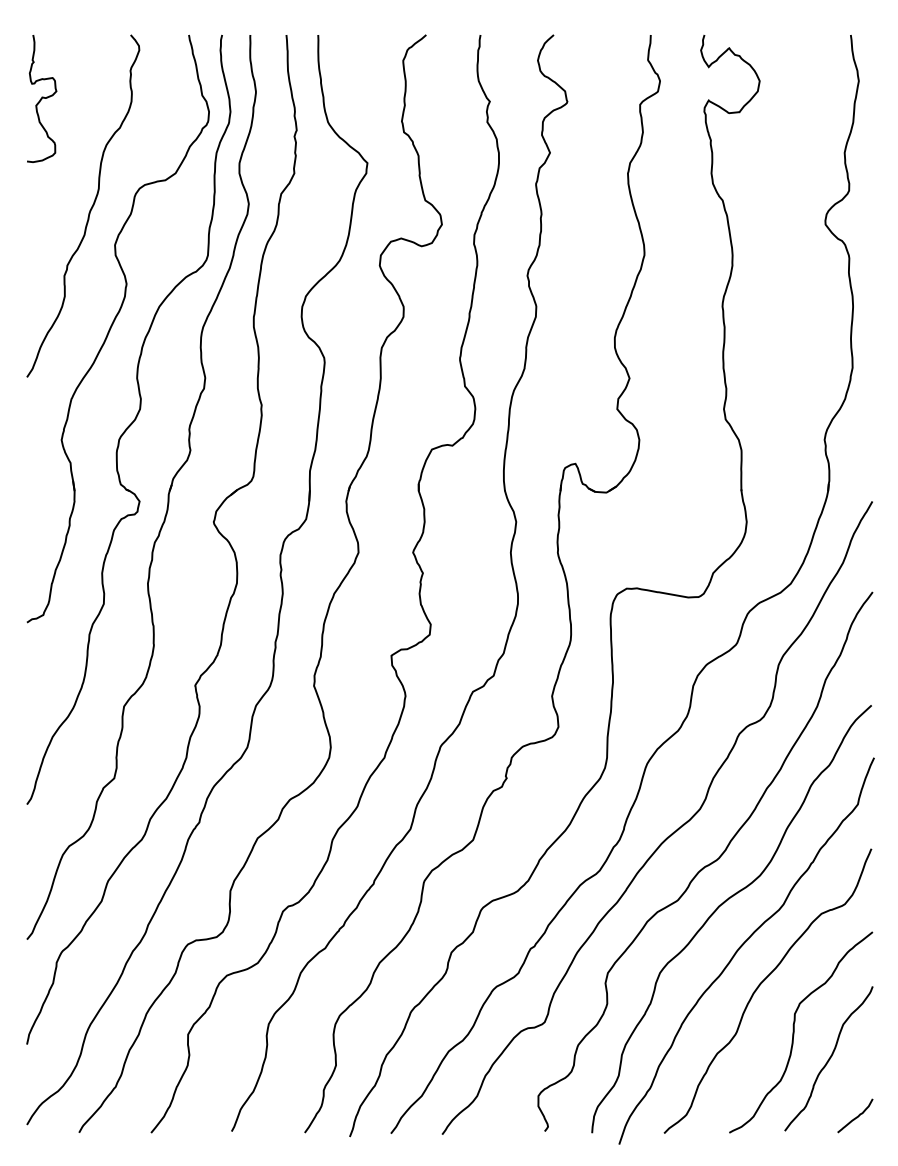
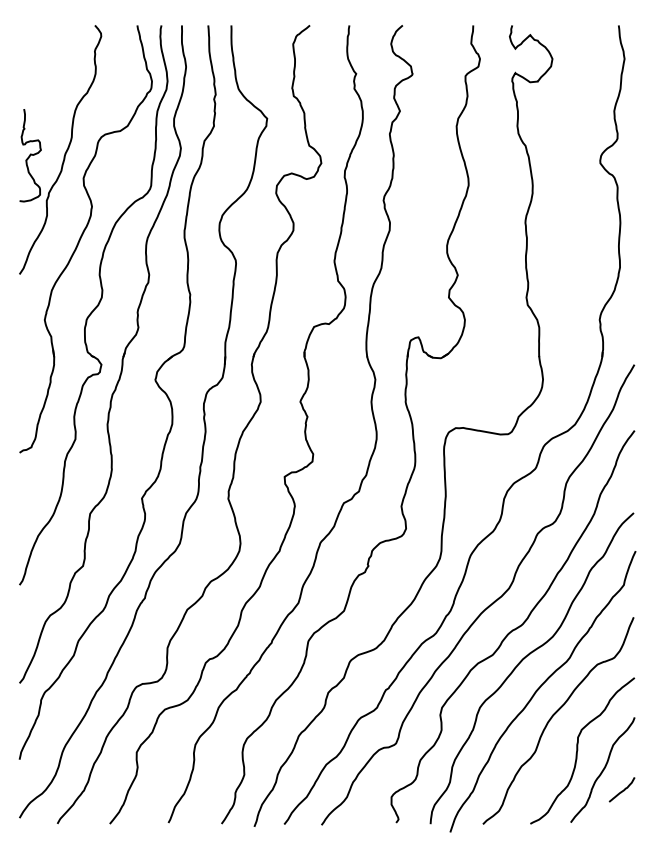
curve: (42, 98) -> (30, 155), moved
curve: (856, 1116) -> (622, 790), moved

